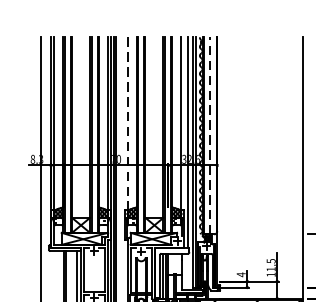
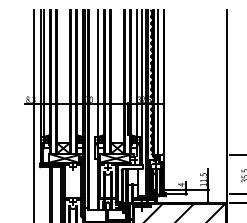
line: (127, 123) -> (97, 73), dashed -> solid
line: (210, 135) -> (158, 82), dashed -> solid

